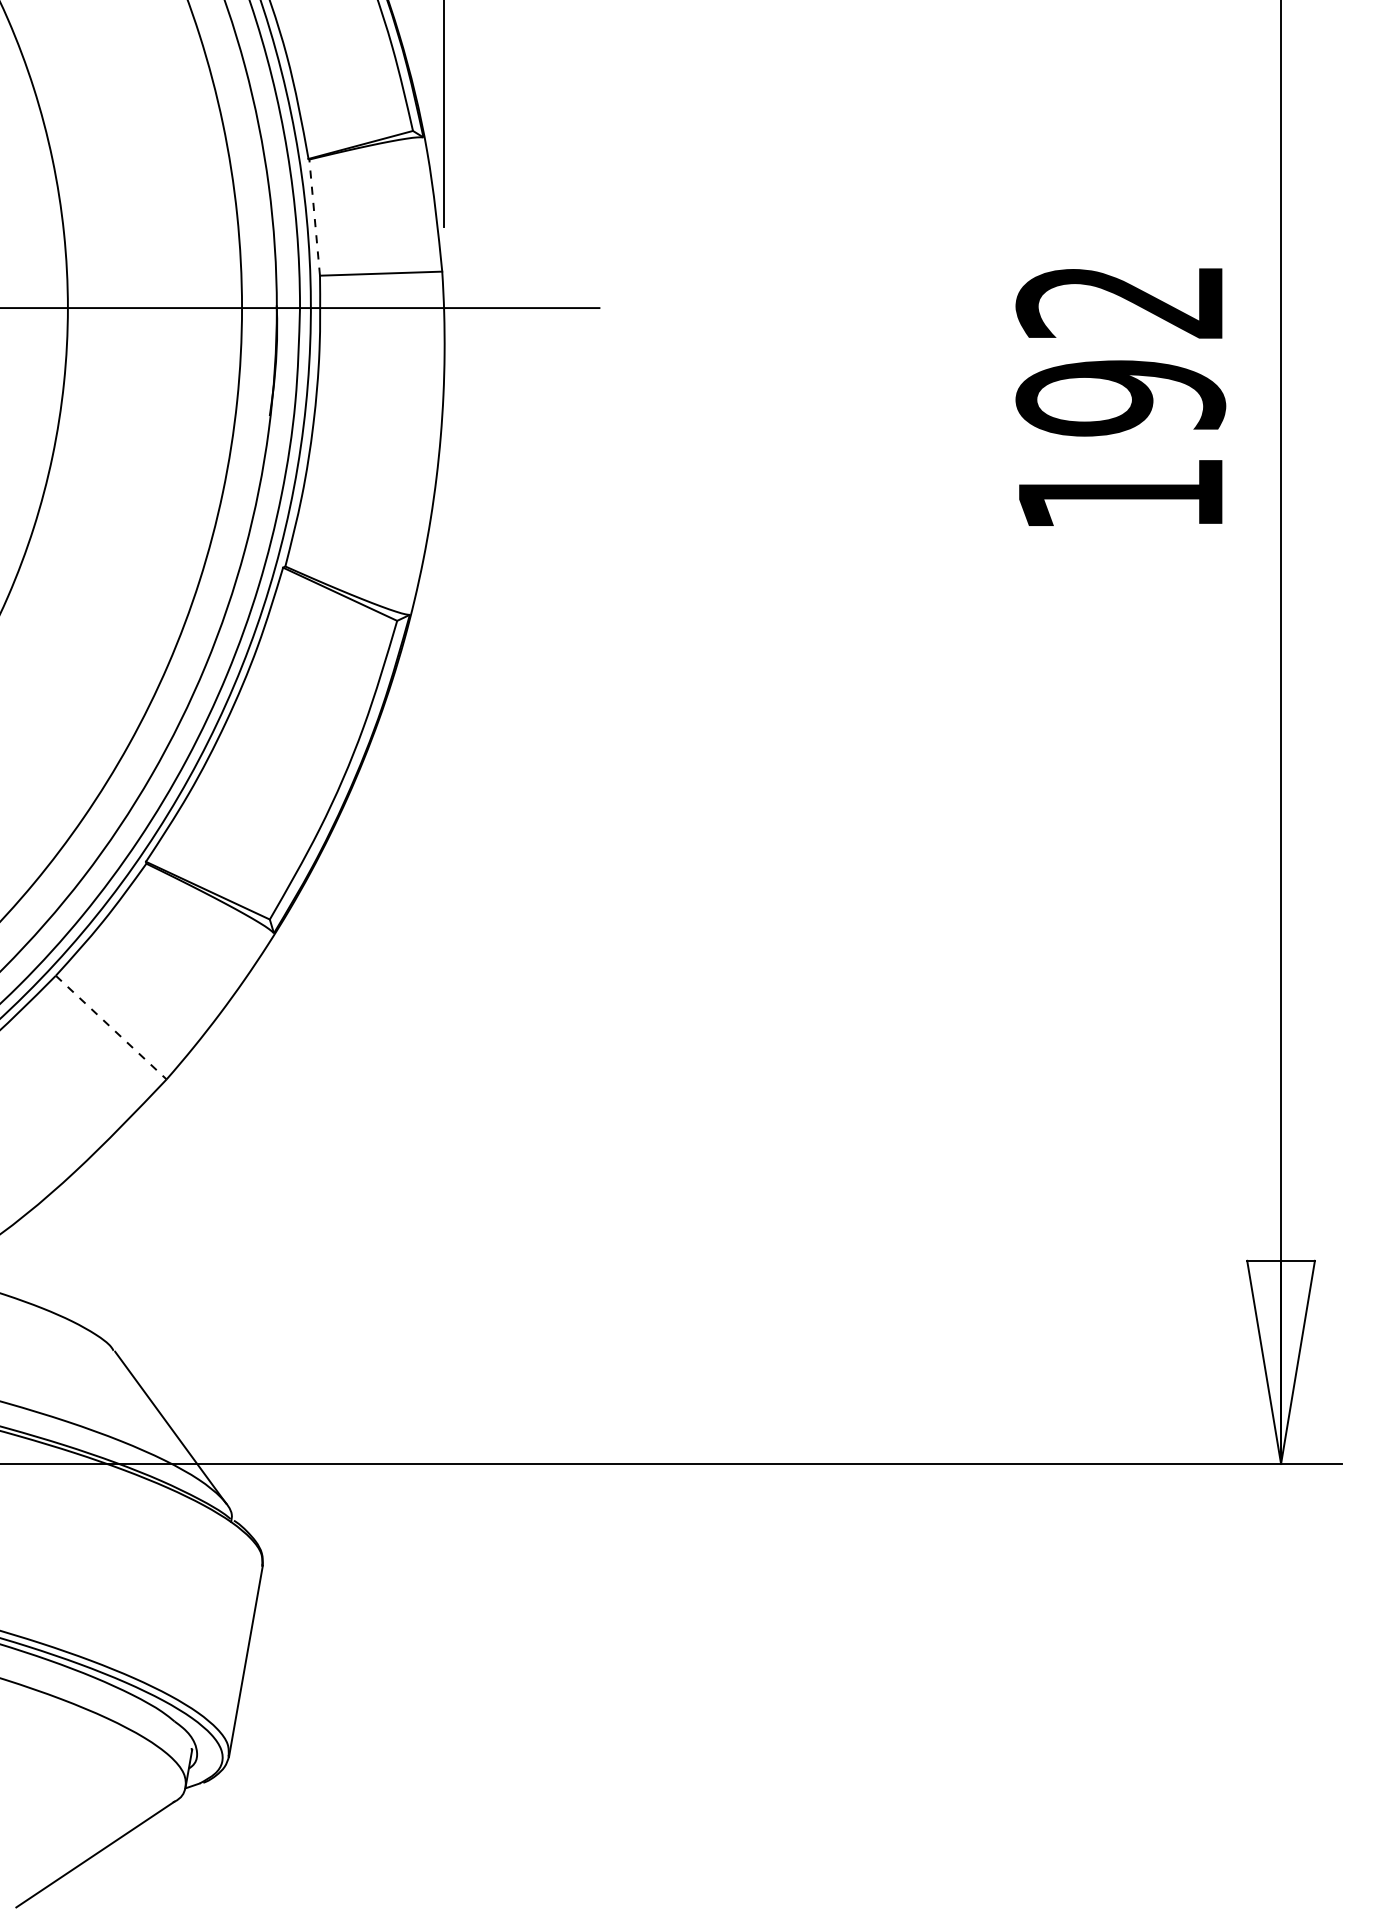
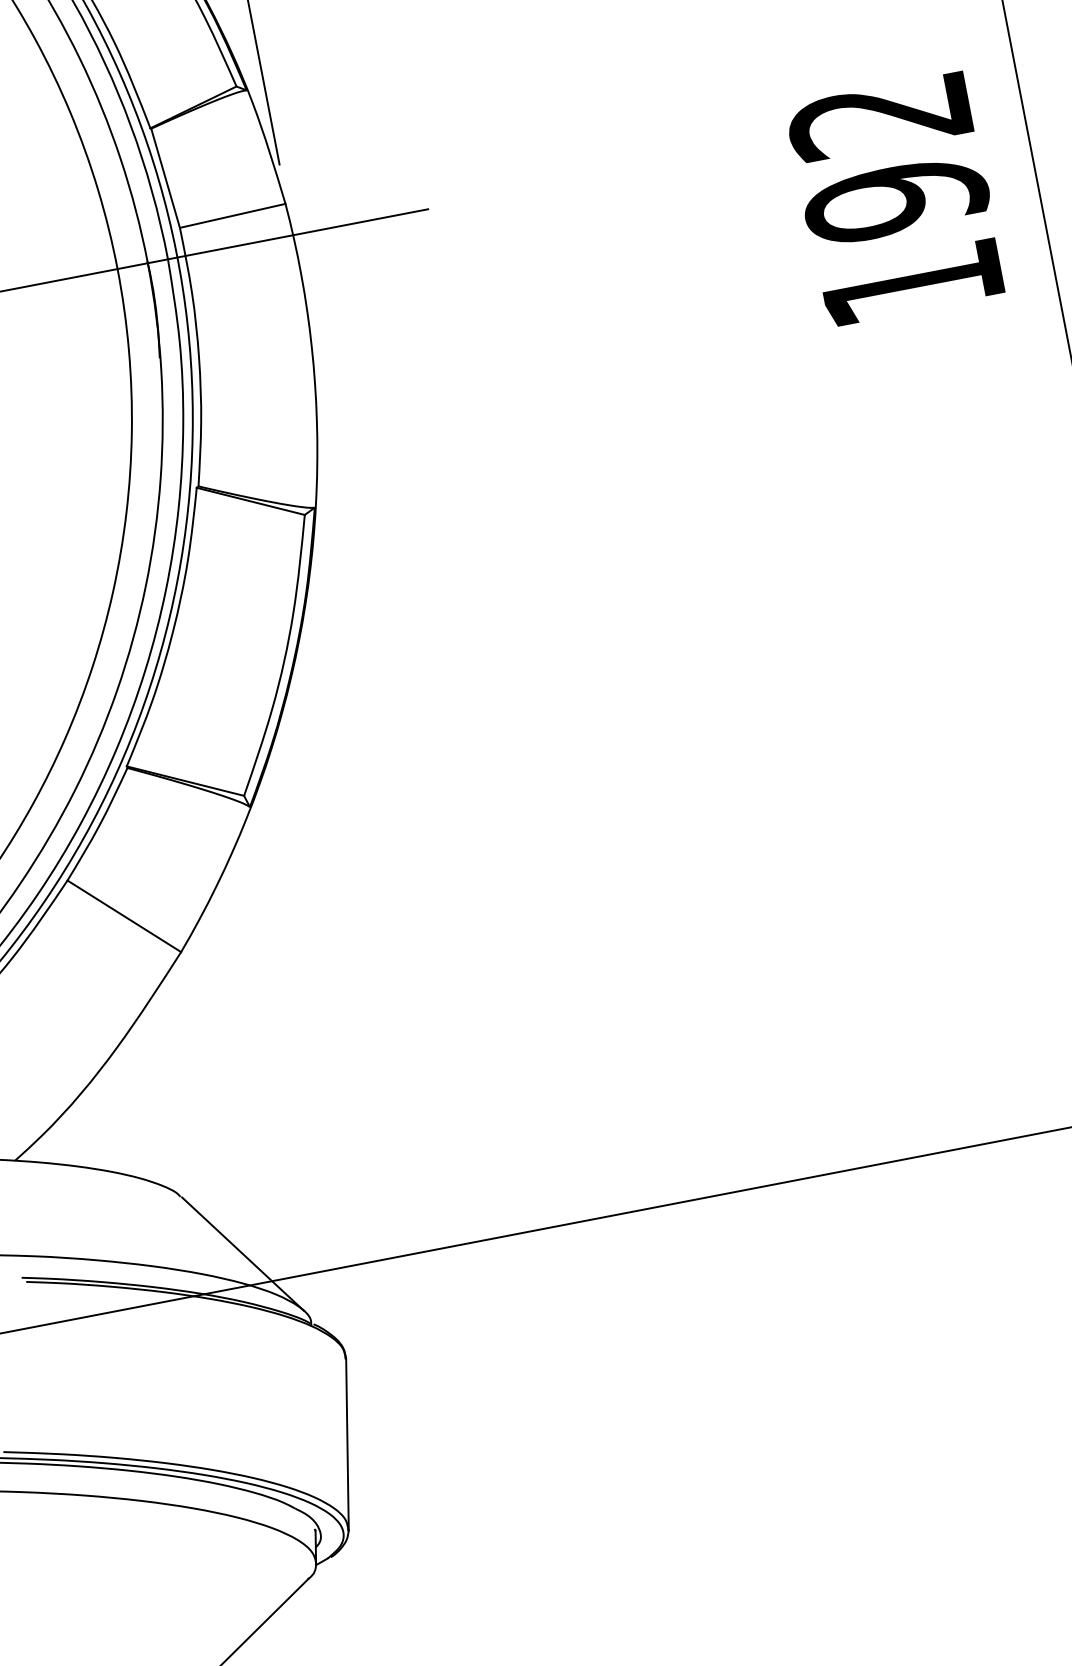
line: (314, 217) -> (165, 178), dashed -> solid
line: (111, 1027) -> (124, 916), dashed -> solid

